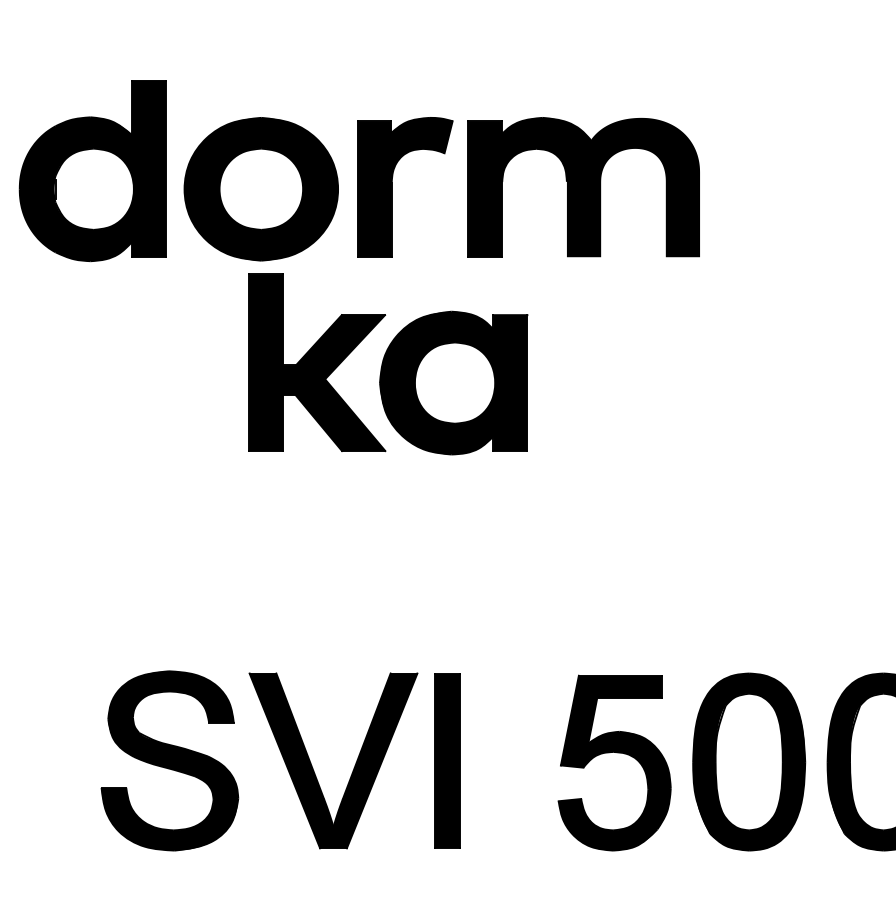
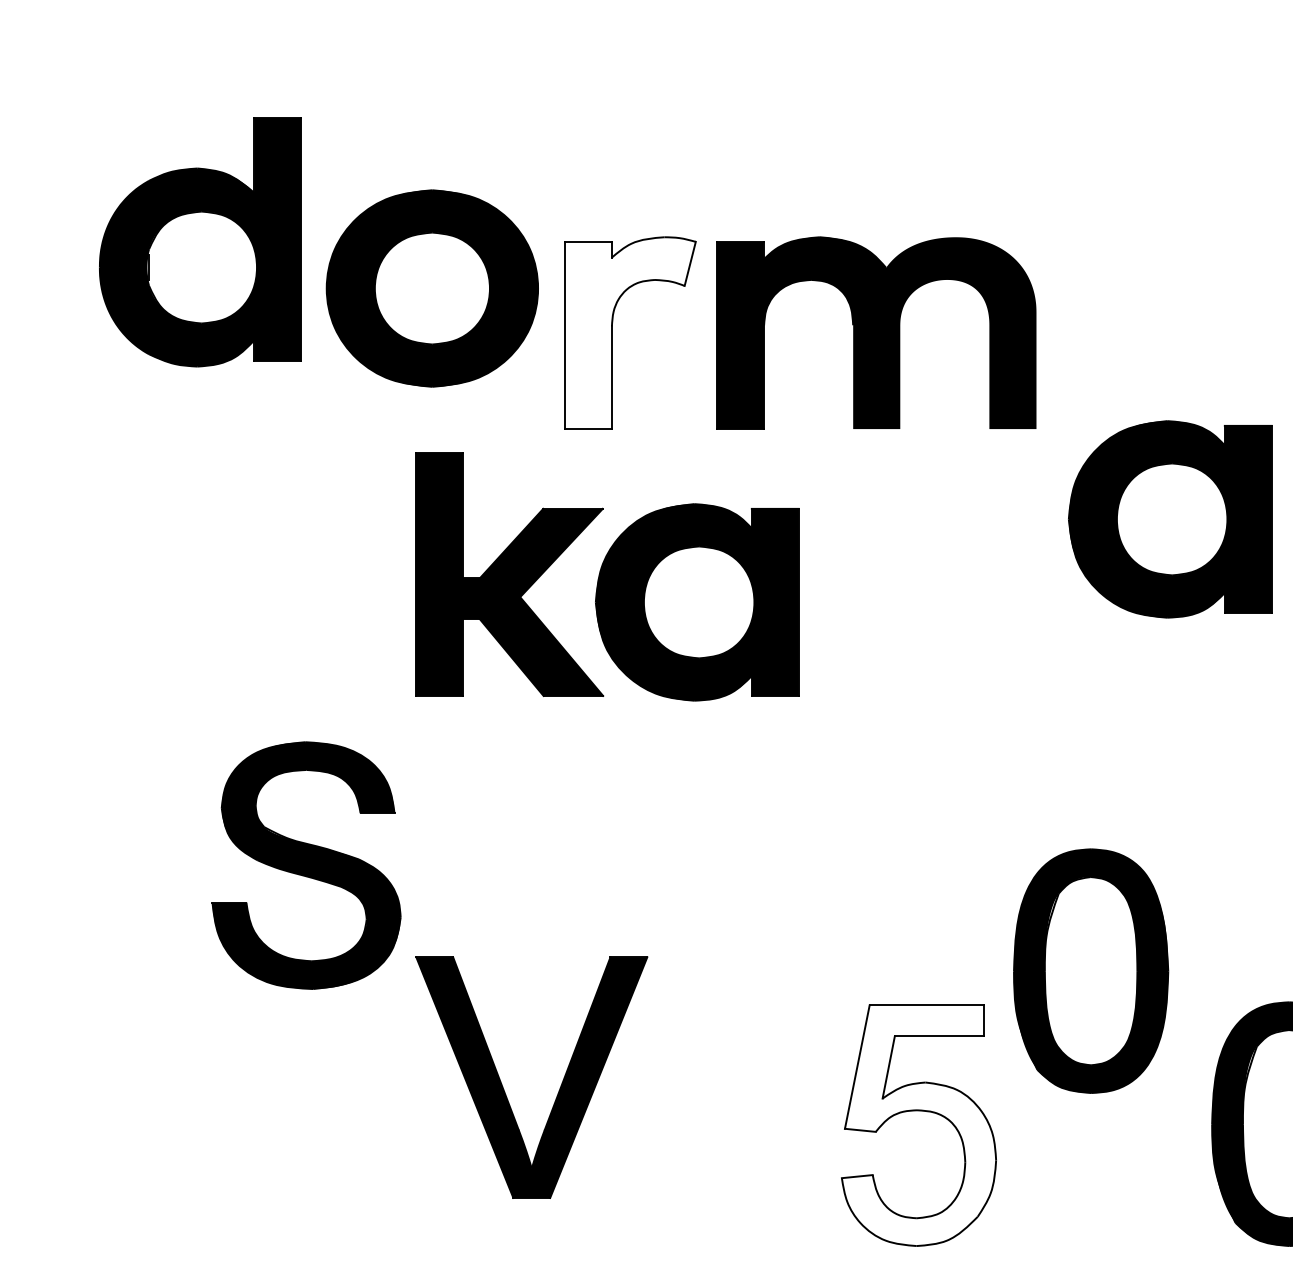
part: (92, 171) -> (200, 242), moved
fill: (405, 187) -> (630, 333), removed
part: (260, 189) -> (431, 288), moved
part: (797, 322) -> (1170, 519), added
part: (169, 760) -> (306, 865), moved
part: (447, 760) -> (688, 1122), removed
part: (749, 761) -> (1091, 970), moved
fill: (614, 763) -> (918, 1125), removed
part: (312, 767) -> (503, 1086), moved

